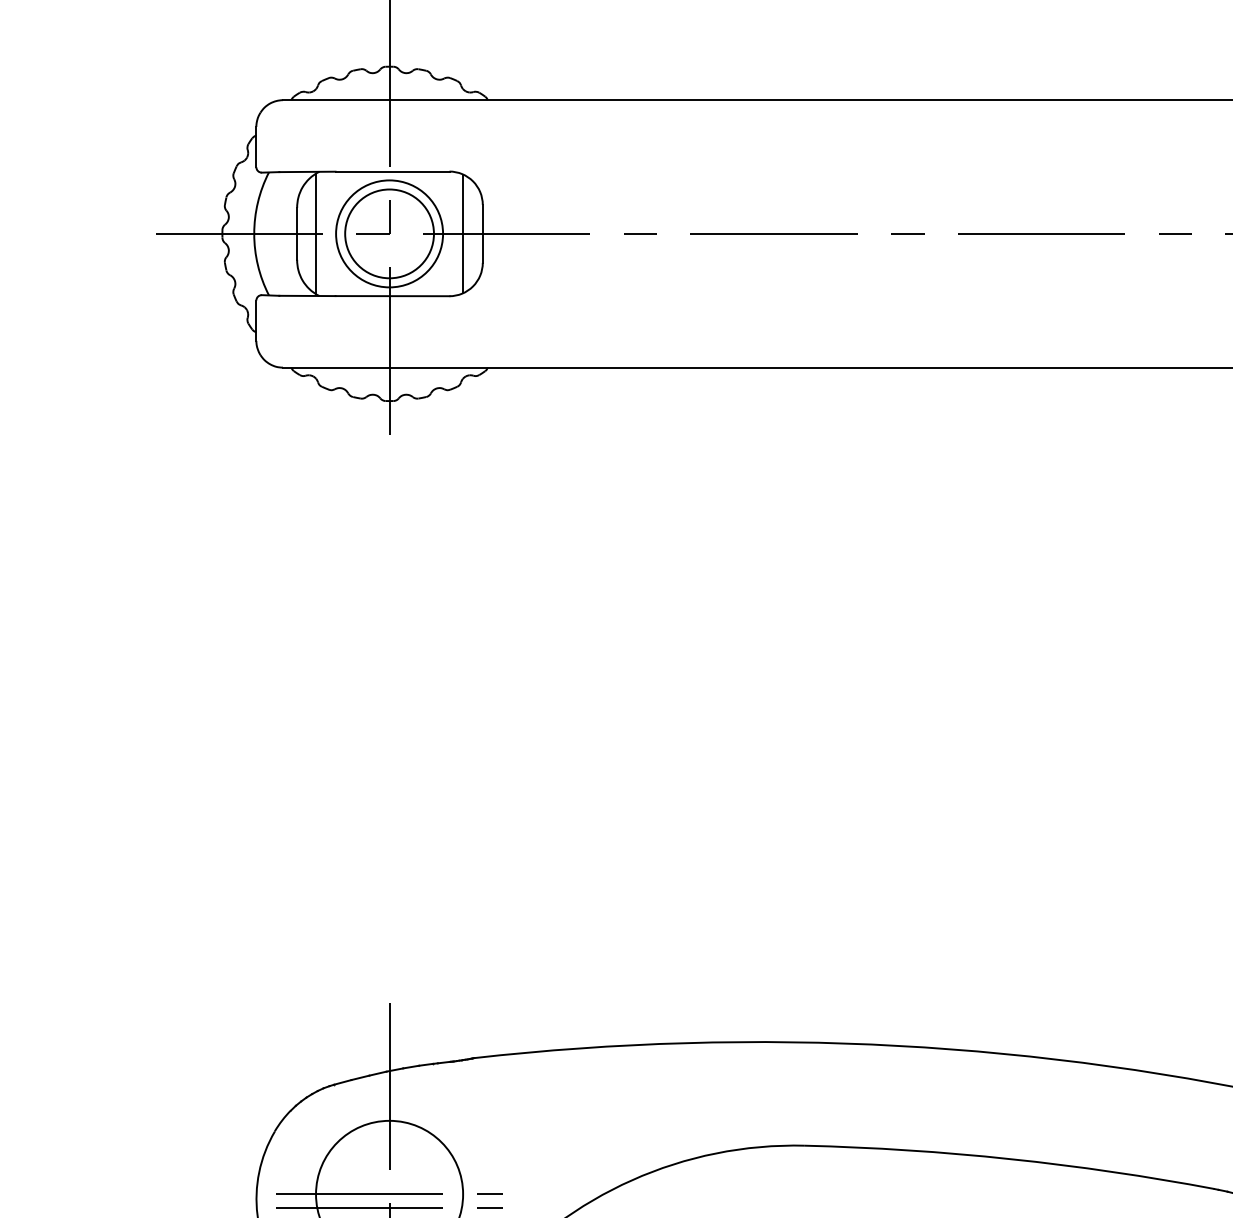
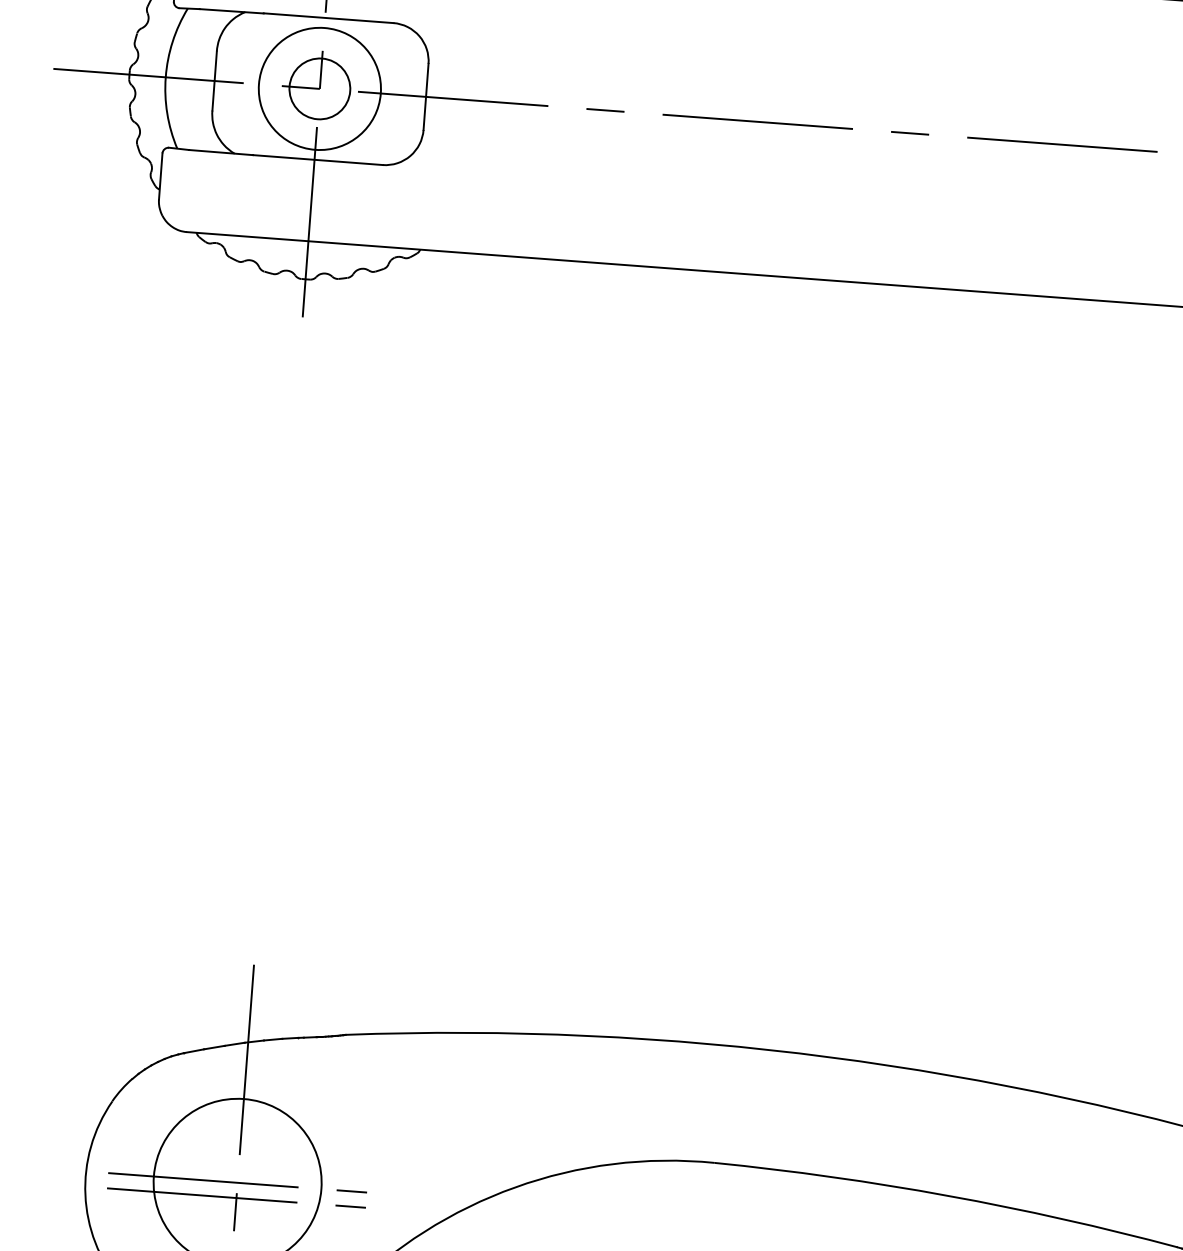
line: (316, 233) -> (236, 82), removed
circle: (389, 233) -> (319, 88), size x0.6
line: (463, 233) -> (404, 94), removed

